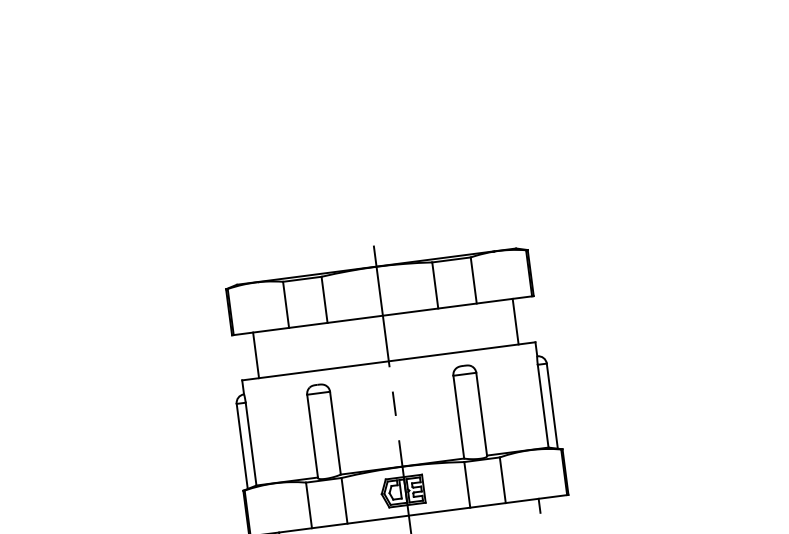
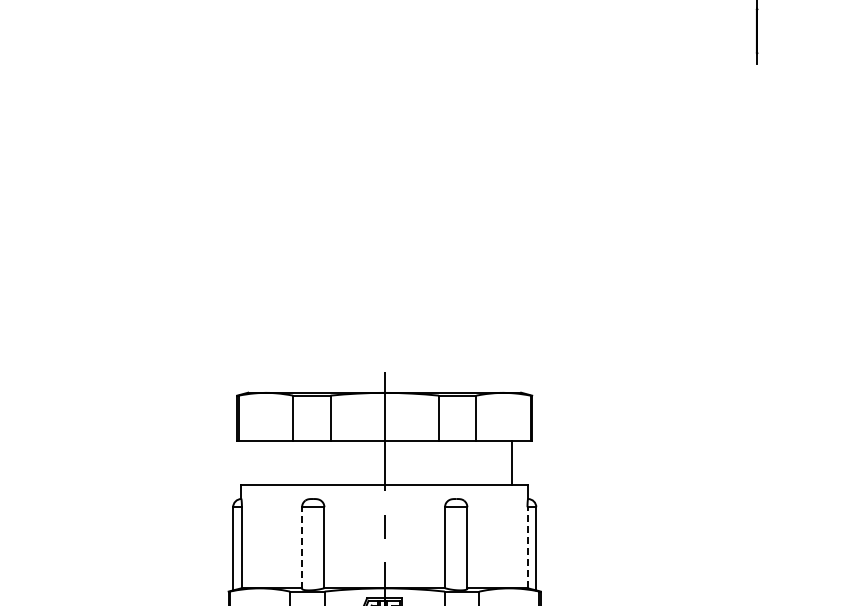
line: (255, 354) -> (257, 462), removed
line: (543, 405) -> (527, 547), solid -> dashed
line: (312, 435) -> (302, 547), solid -> dashed

